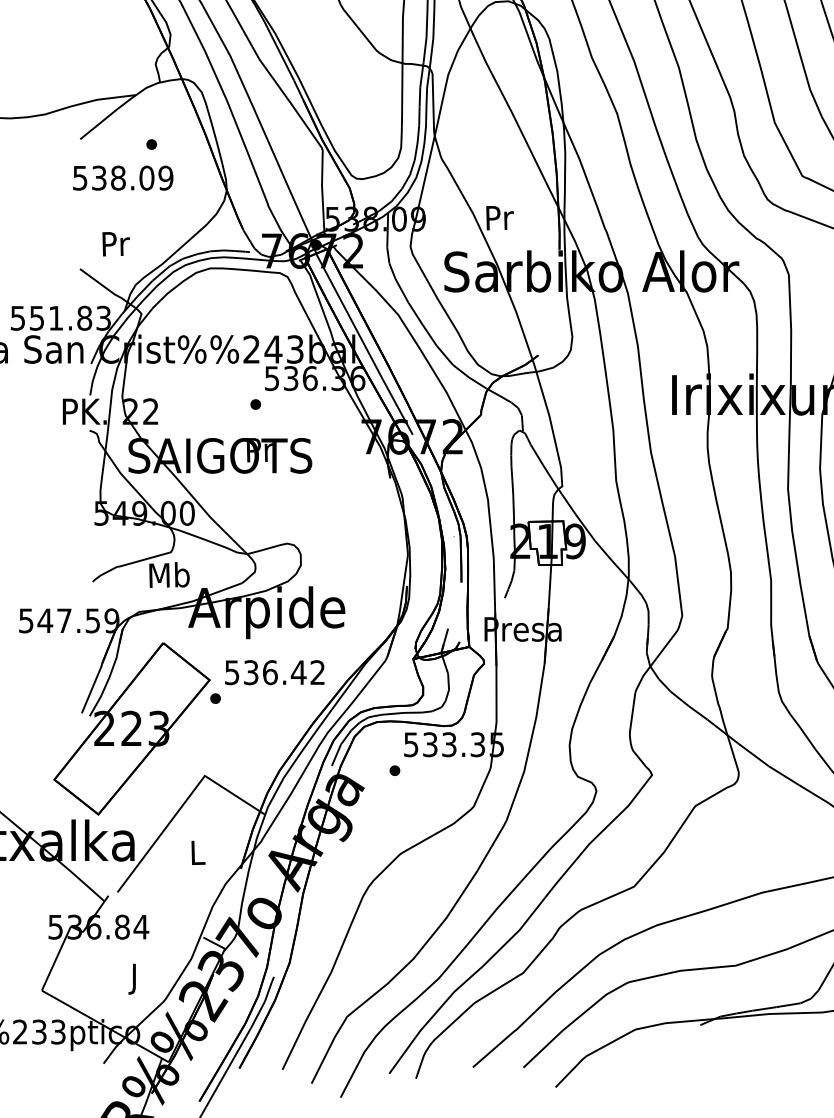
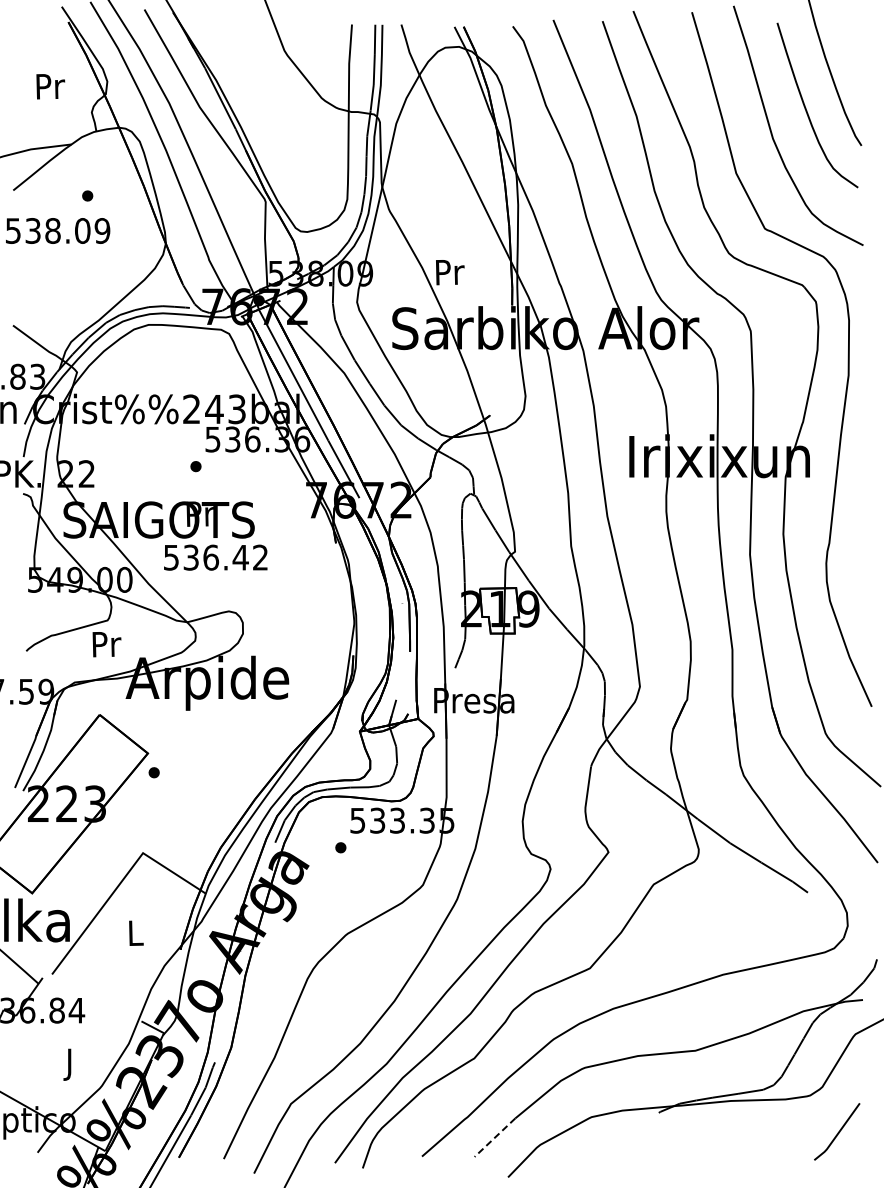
text: (115, 244) -> (50, 86), moved
text: (169, 574) -> (106, 643), Mb -> Pr
text: (274, 672) -> (215, 557), moved
line: (542, 1049) -> (494, 1137), solid -> dashed

